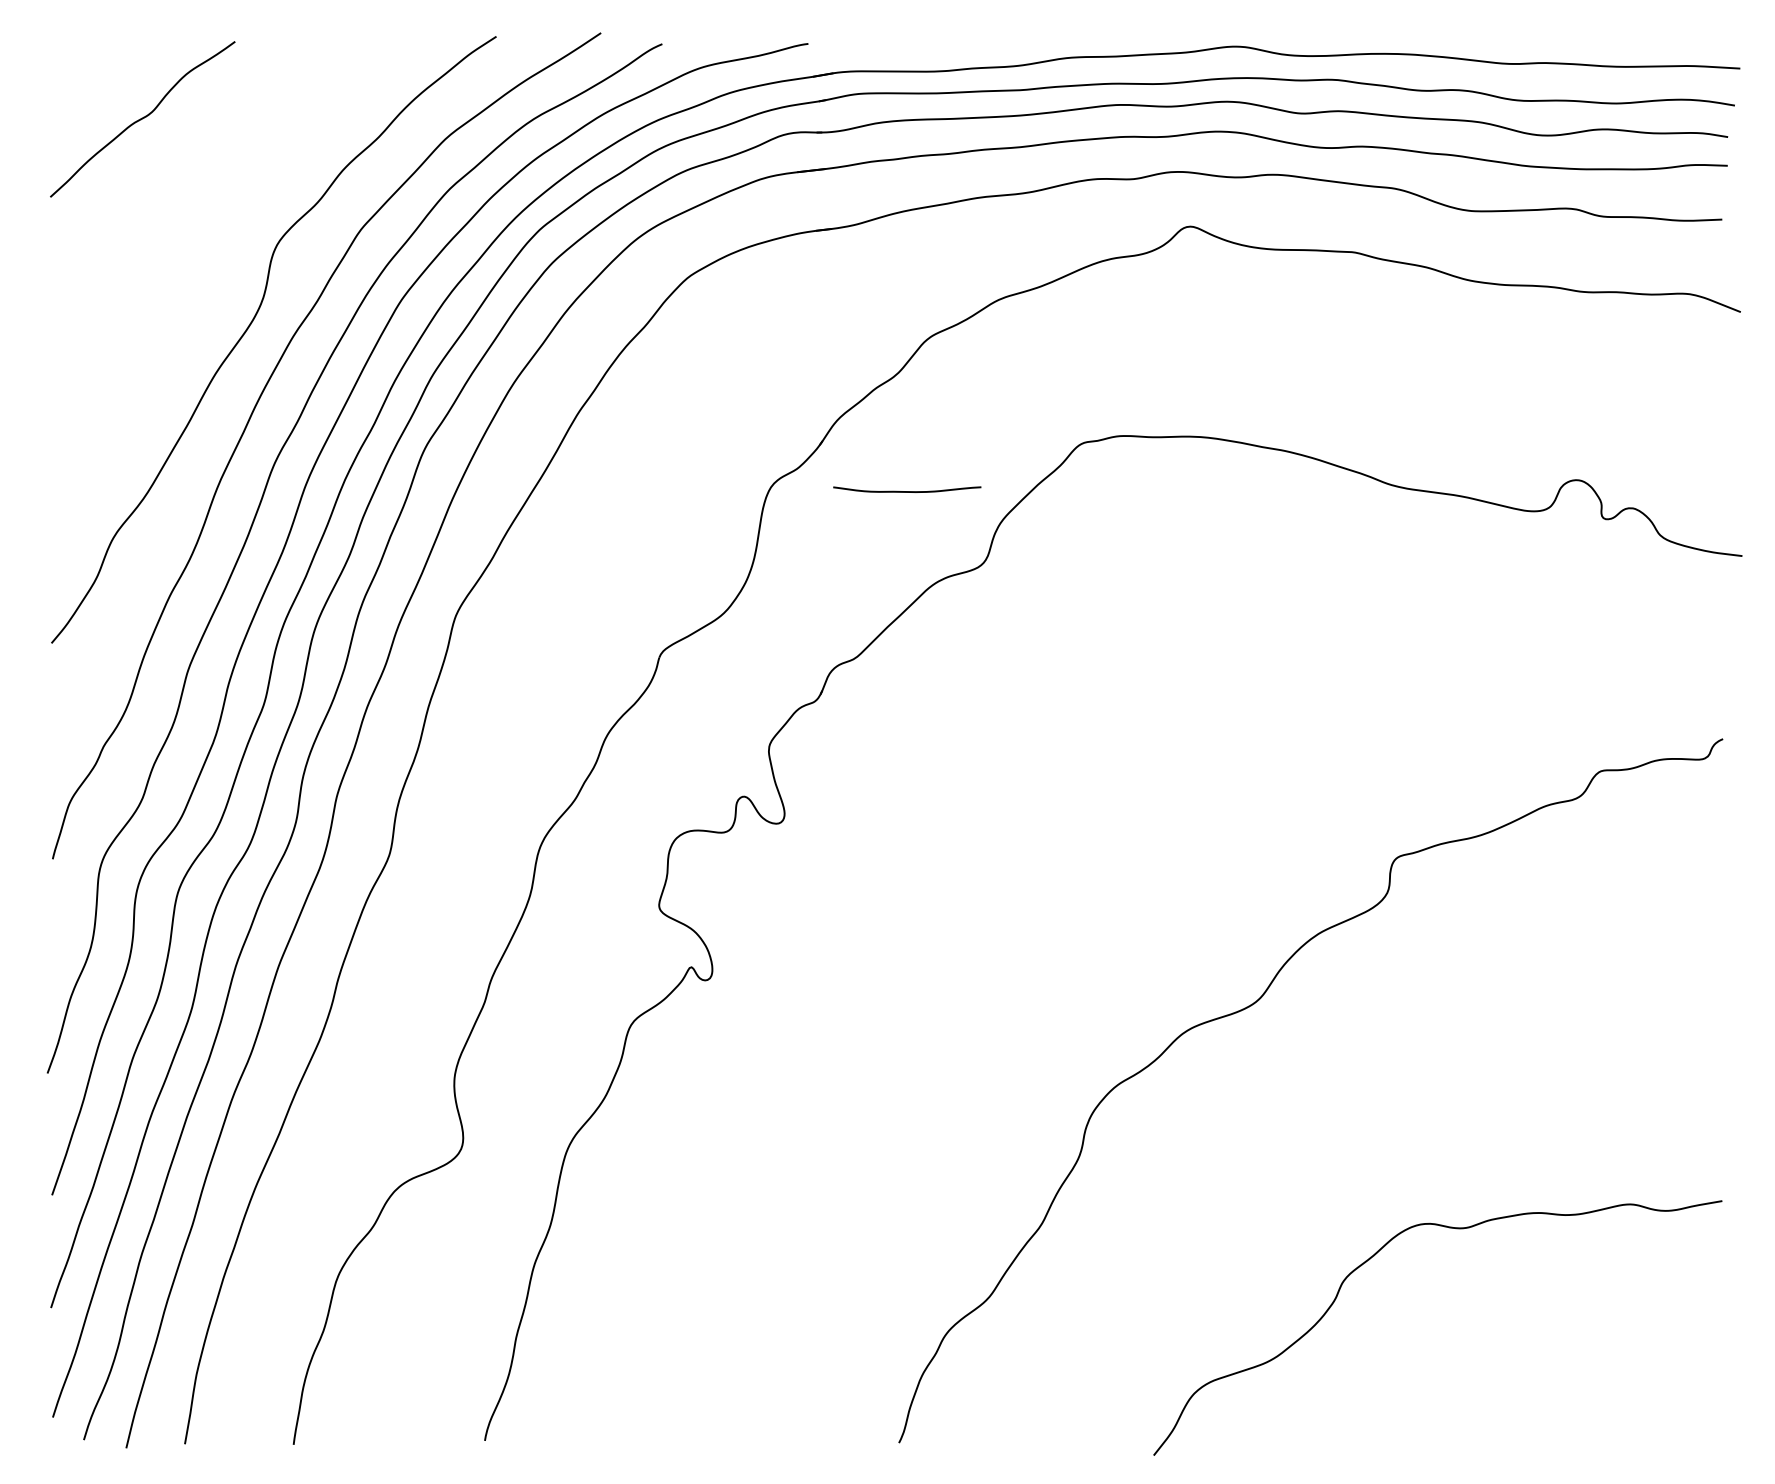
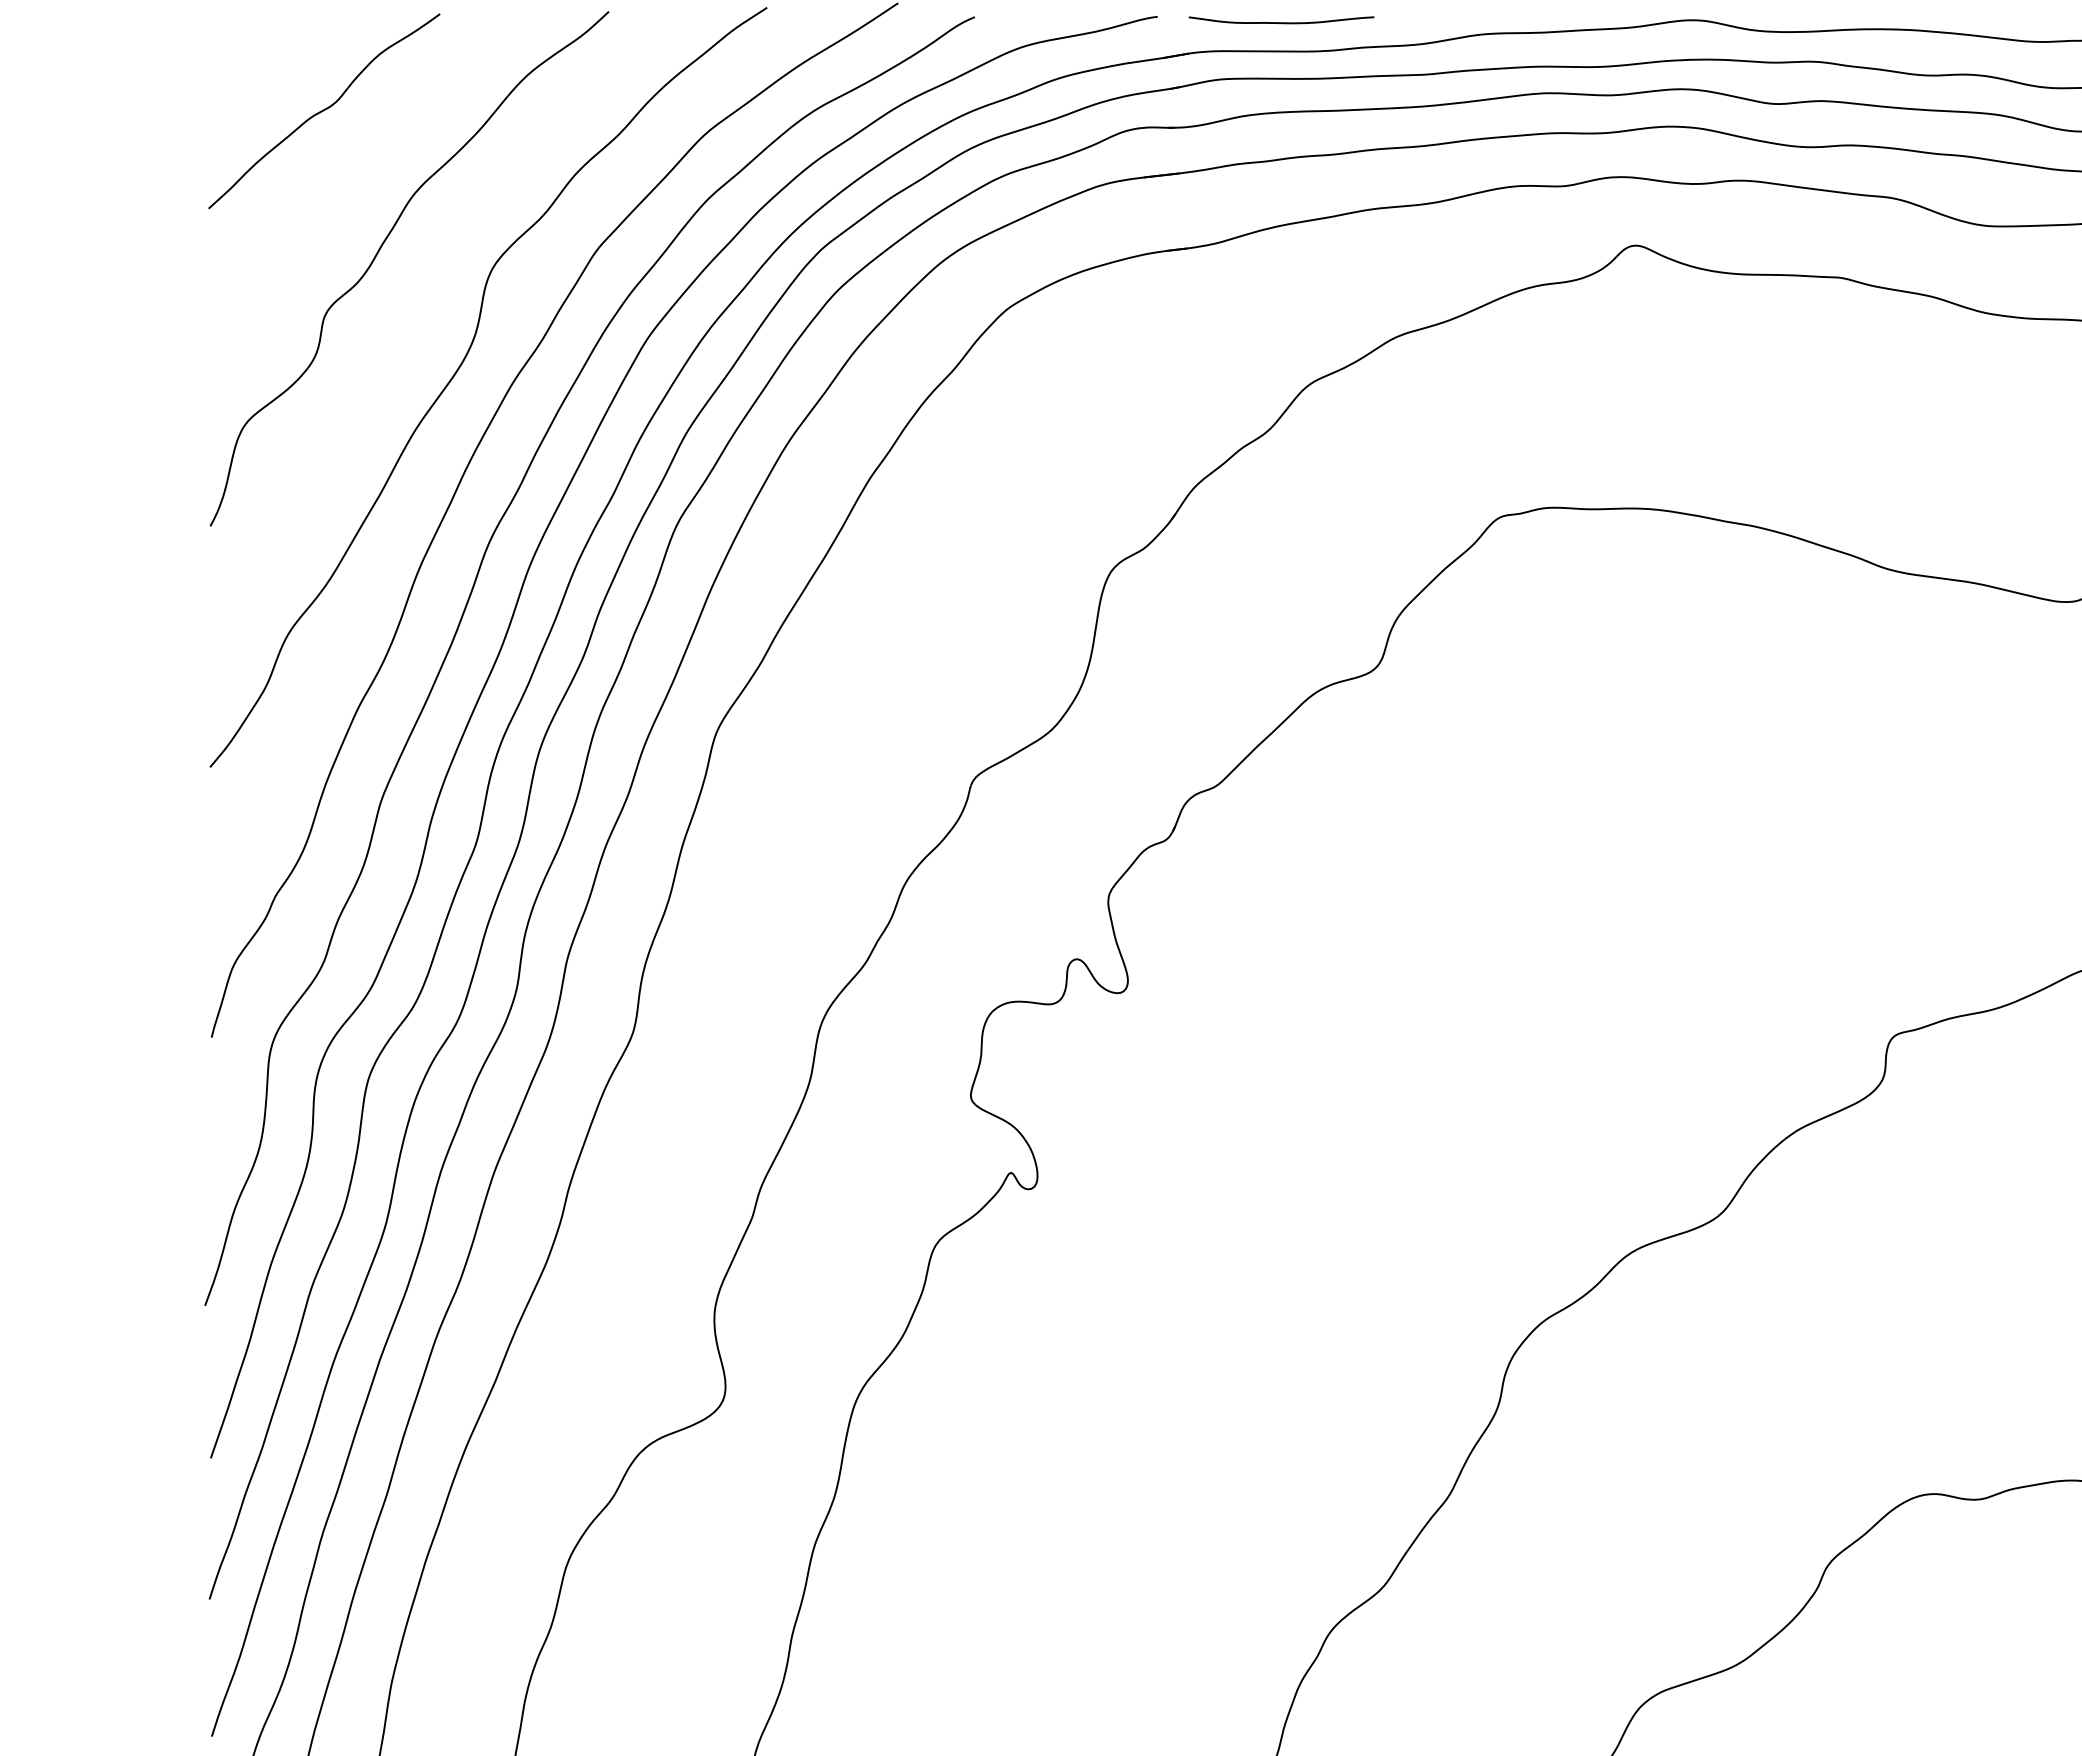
curve: (188, 229) -> (381, 249), added
curve: (907, 491) -> (1281, 22), moved

